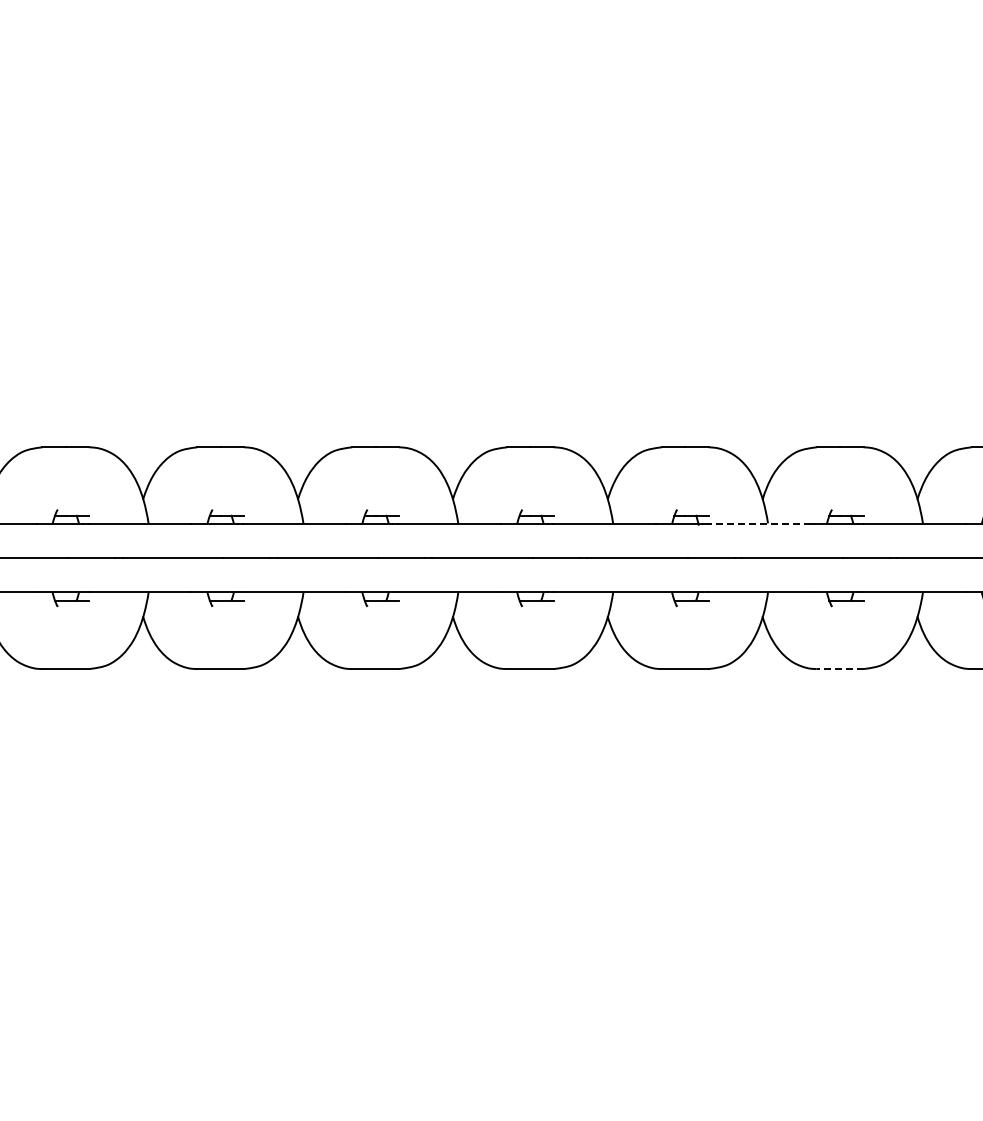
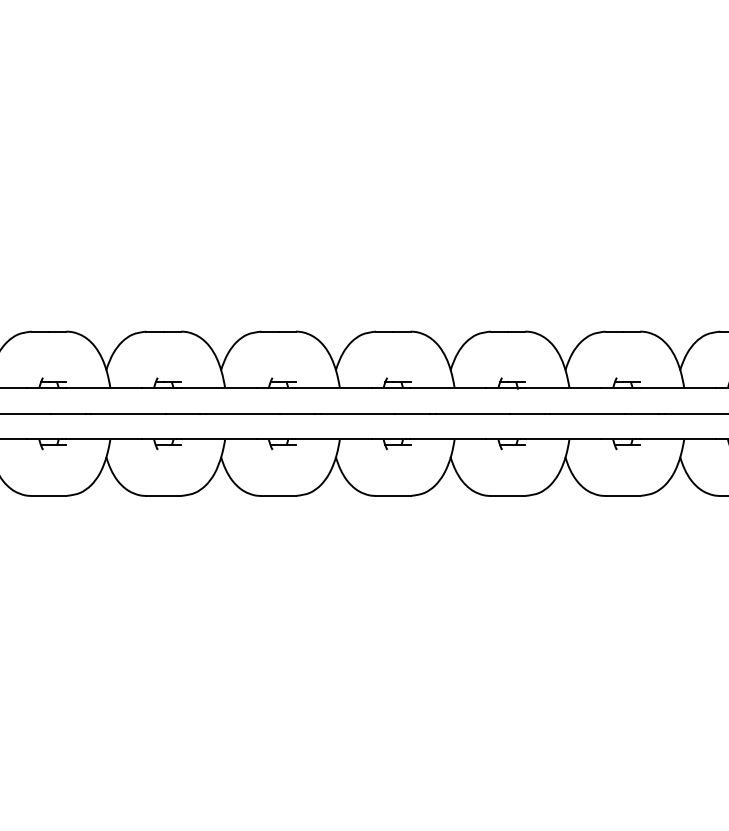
line: (758, 523) -> (562, 388), dashed -> solid
line: (839, 669) -> (622, 496), dashed -> solid

